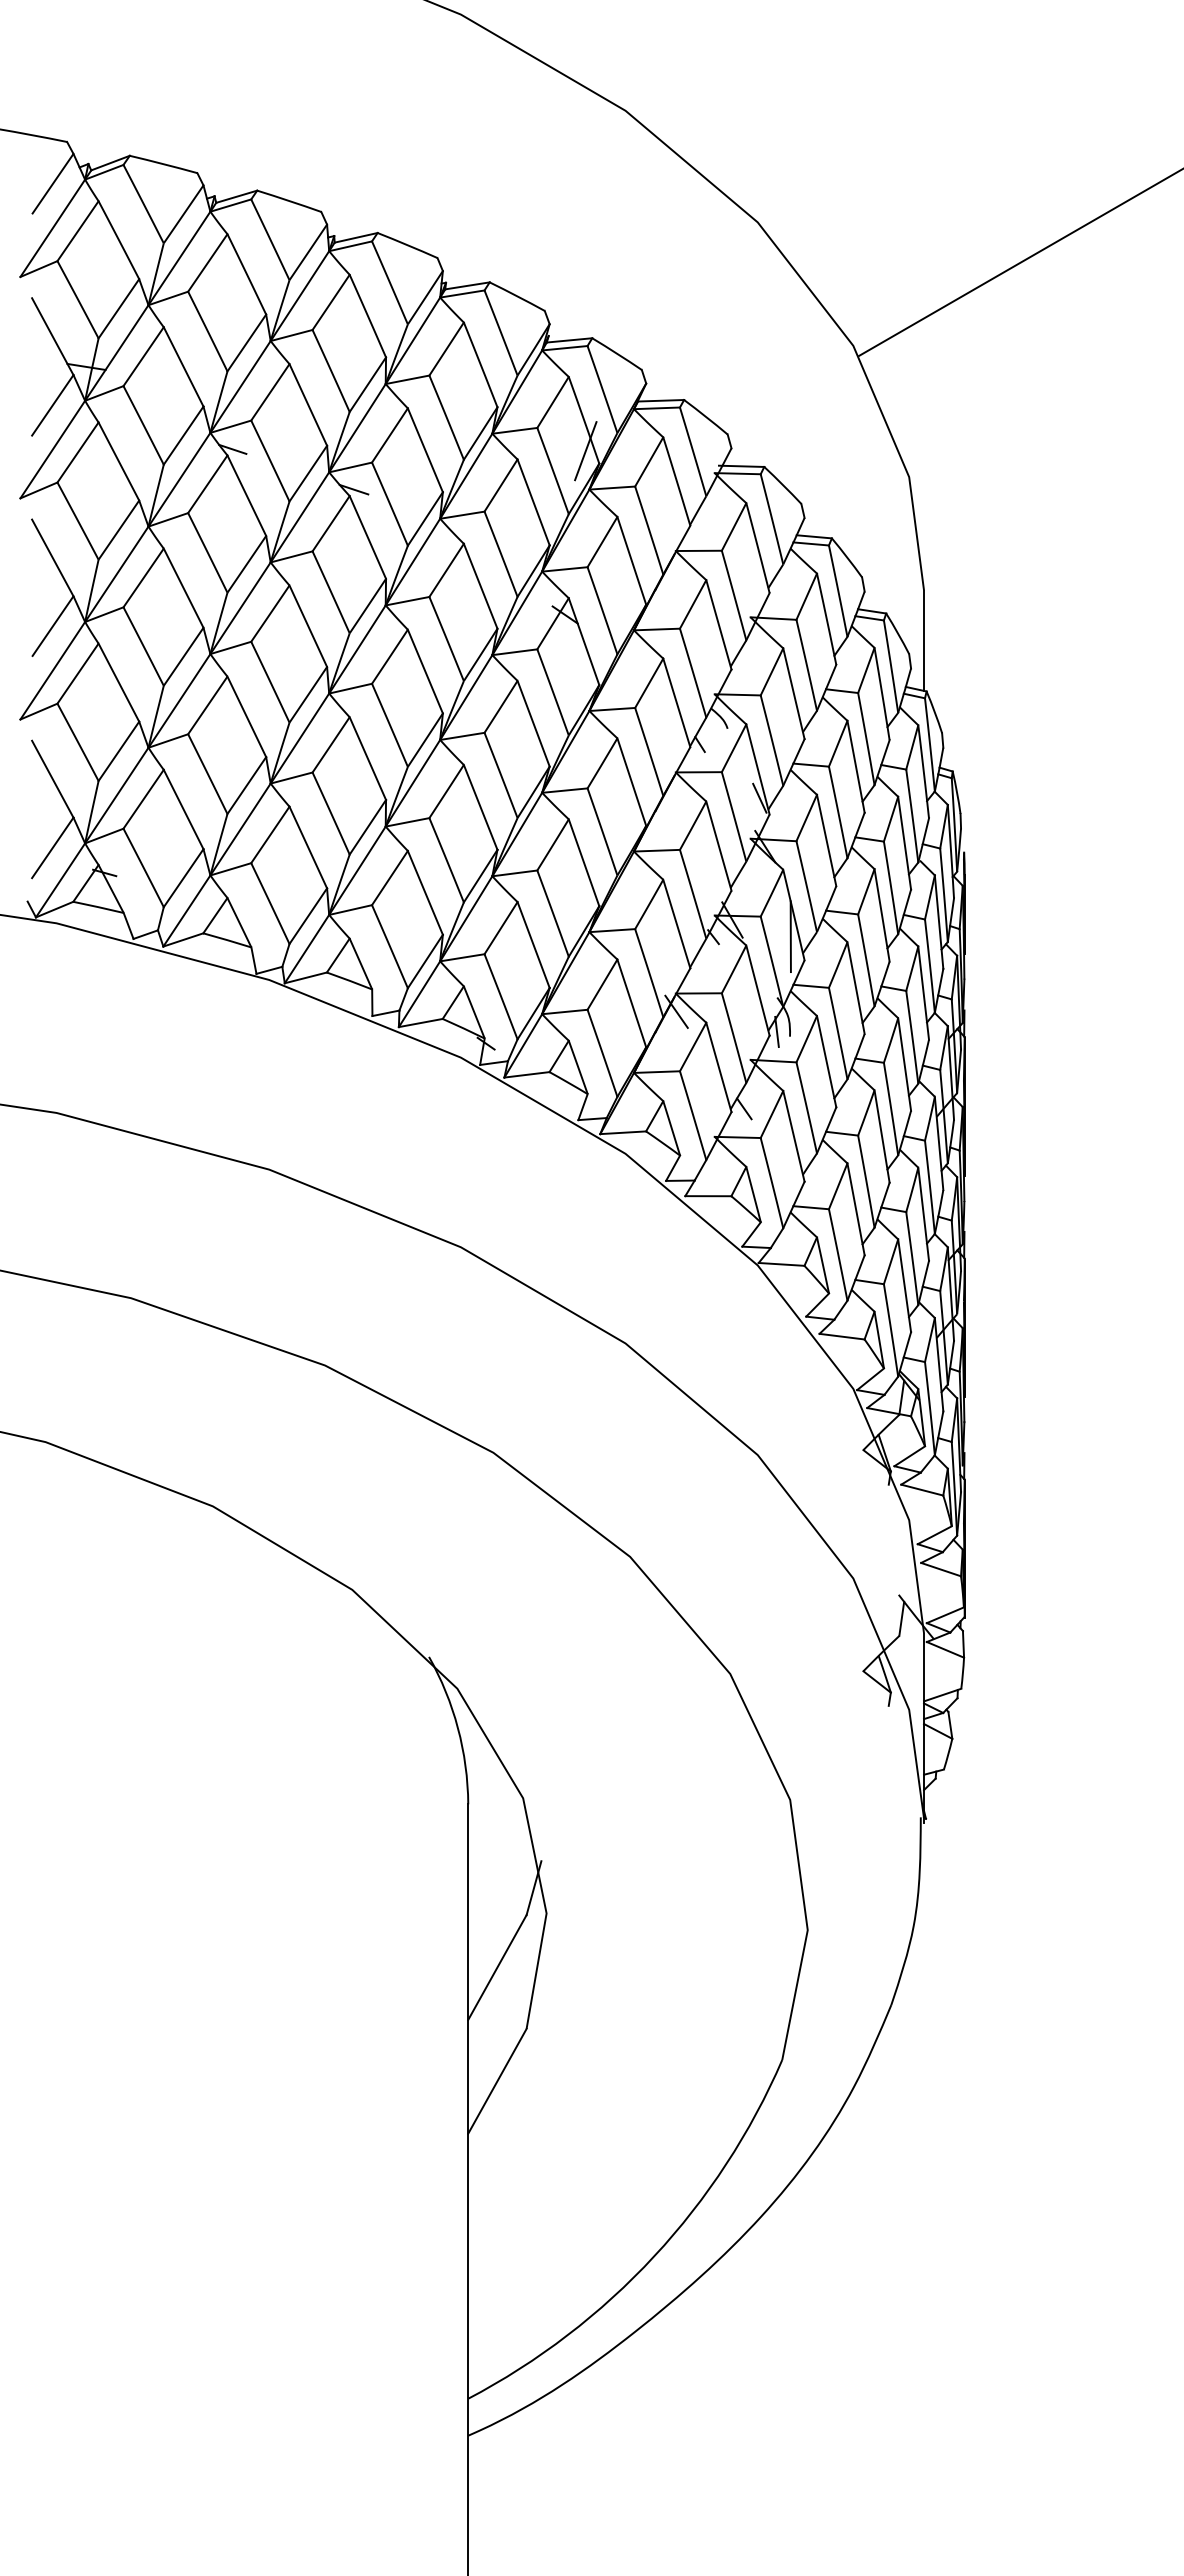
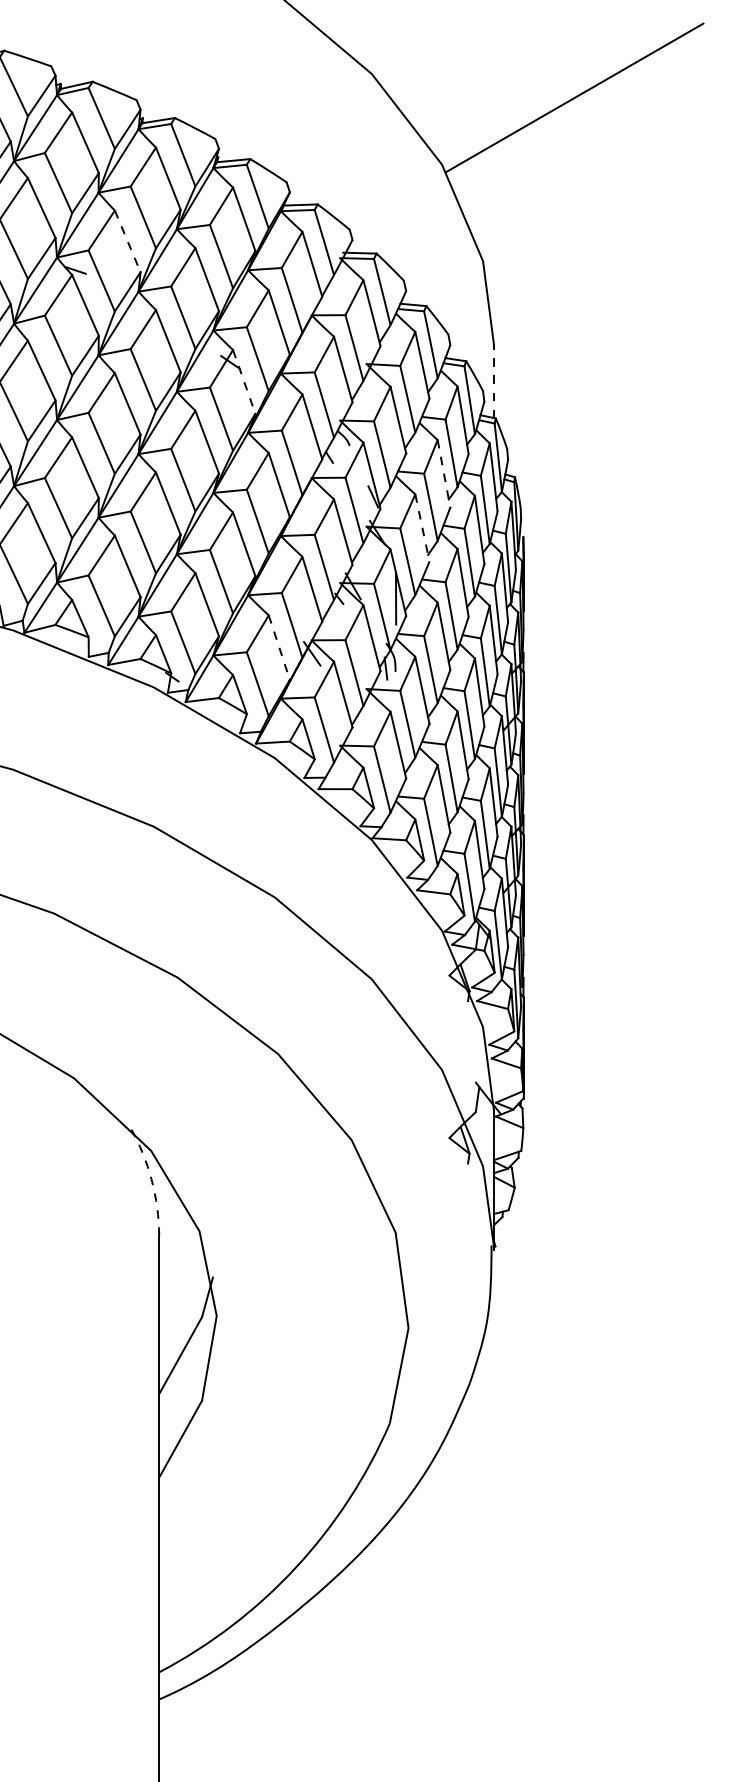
line: (425, 450) -> (127, 241), solid -> dashed
line: (585, 451) -> (245, 242), removed
line: (924, 640) -> (494, 381), solid -> dashed
line: (584, 642) -> (244, 382), solid -> dashed
line: (856, 766) -> (444, 473), solid -> dashed
line: (826, 840) -> (422, 527), solid -> dashed
line: (631, 1003) -> (279, 647), solid -> dashed
line: (744, 1108) -> (362, 724), removed
arc: (457, 1728) -> (151, 1180), solid -> dashed

